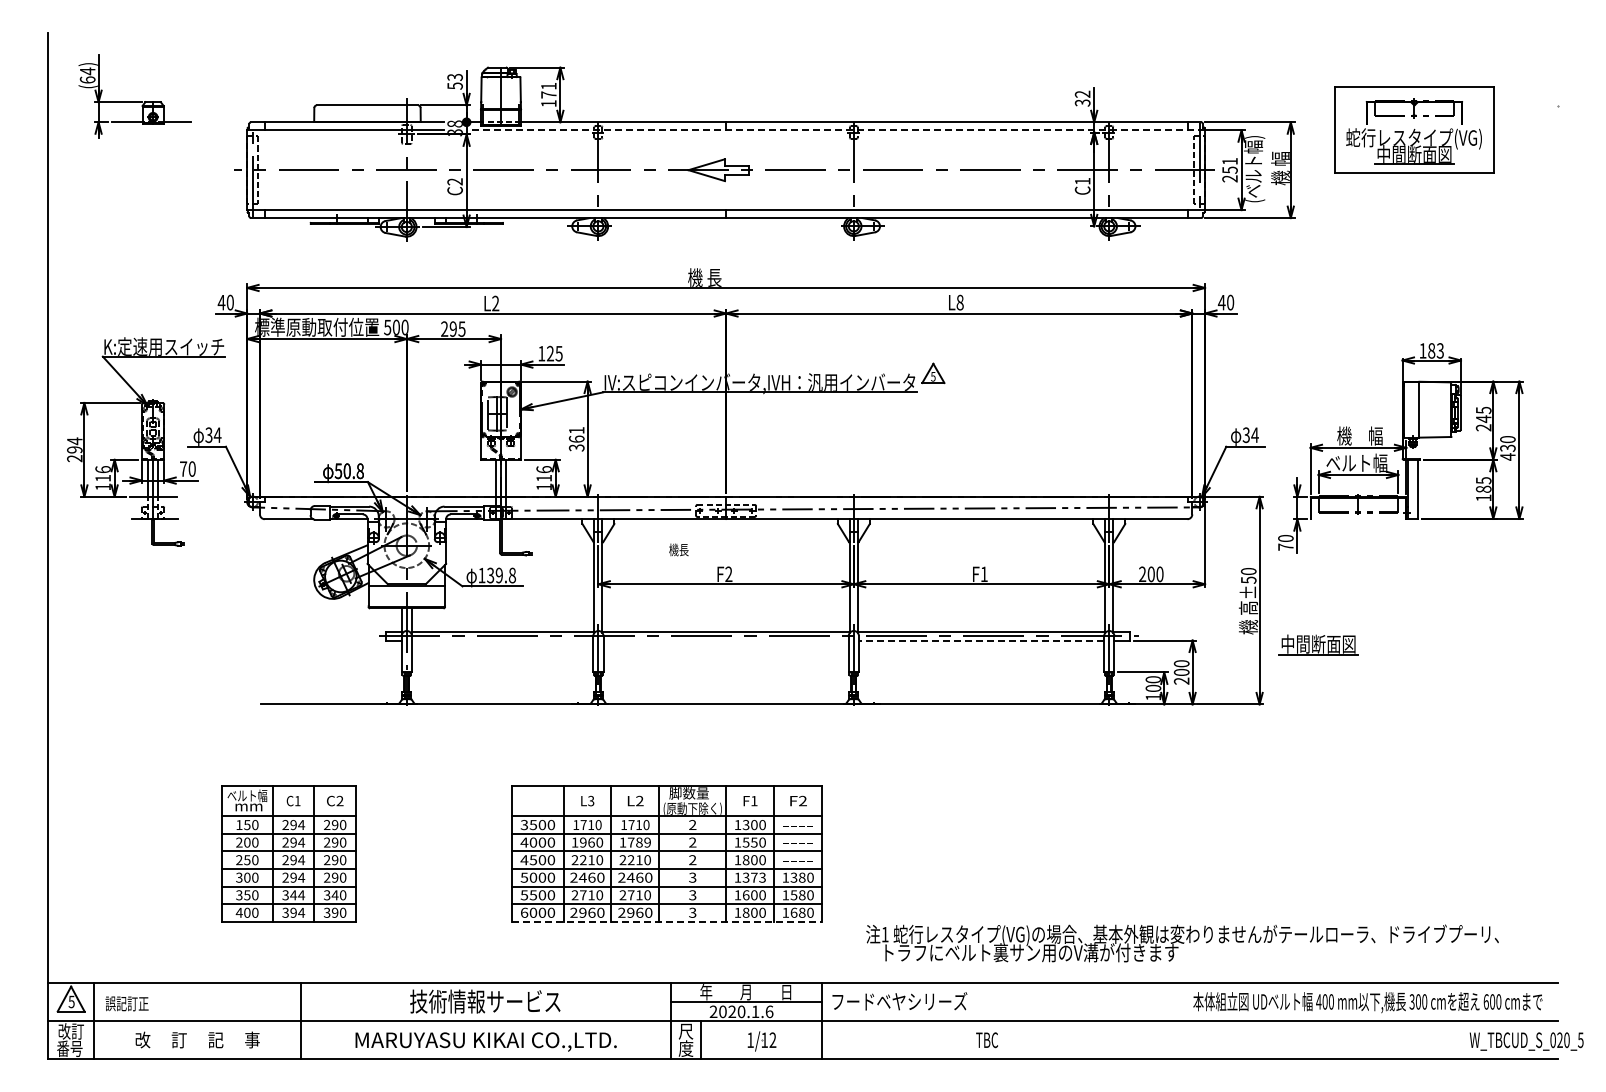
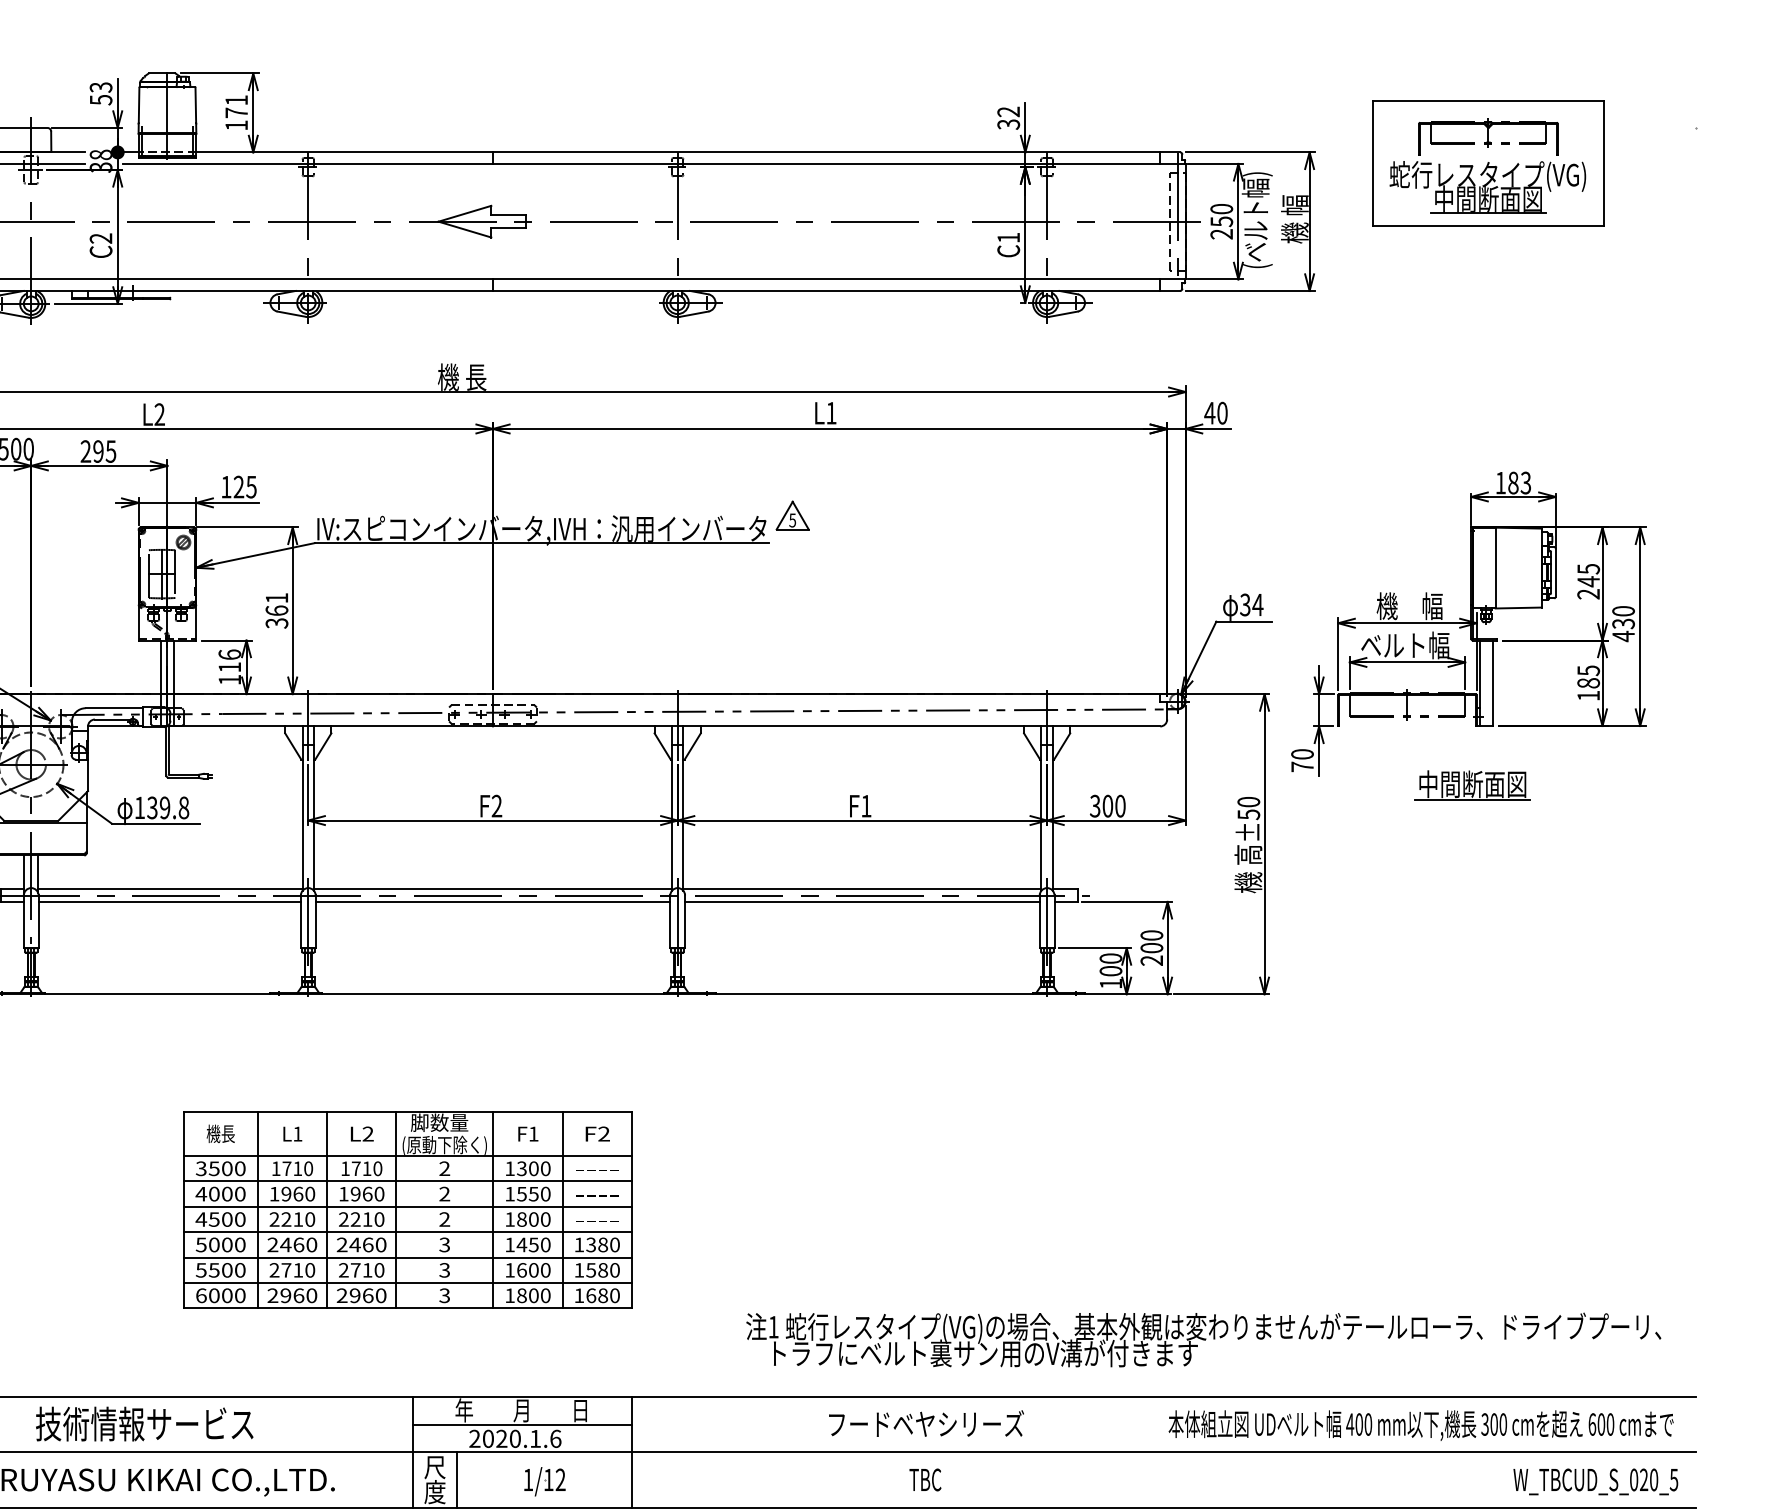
line: (837, 130) -> (654, 164), dashed -> solid
text: (1229, 160) -> (1220, 207), 251 -> 250
text: (959, 302) -> (830, 413), L8 -> L1
text: (678, 549) -> (220, 1133), moved
text: (1142, 574) -> (1095, 806), 200 -> 300
line: (502, 640) -> (169, 901), added
line: (725, 640) -> (492, 901), added
line: (981, 640) -> (862, 901), dashed -> solid
part: (1318, 644) -> (1472, 784), moved
text: (591, 800) -> (298, 1133), L3 -> L1
text: (638, 842) -> (366, 1193), 1789 -> 1960
text: (753, 877) -> (532, 1244), 1373 -> 1450
line: (667, 921) -> (408, 1308), dashed -> solid
text: (1182, 943) -> (1203, 1340), moved
text: (899, 1001) -> (925, 1423), moved
text: (986, 1040) -> (924, 1480), moved
text: (1526, 1041) -> (1595, 1481), moved

